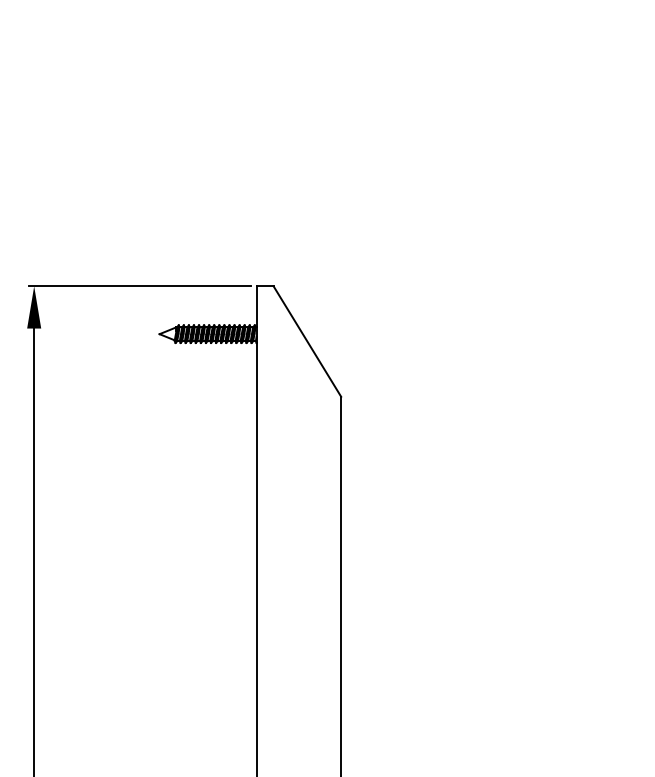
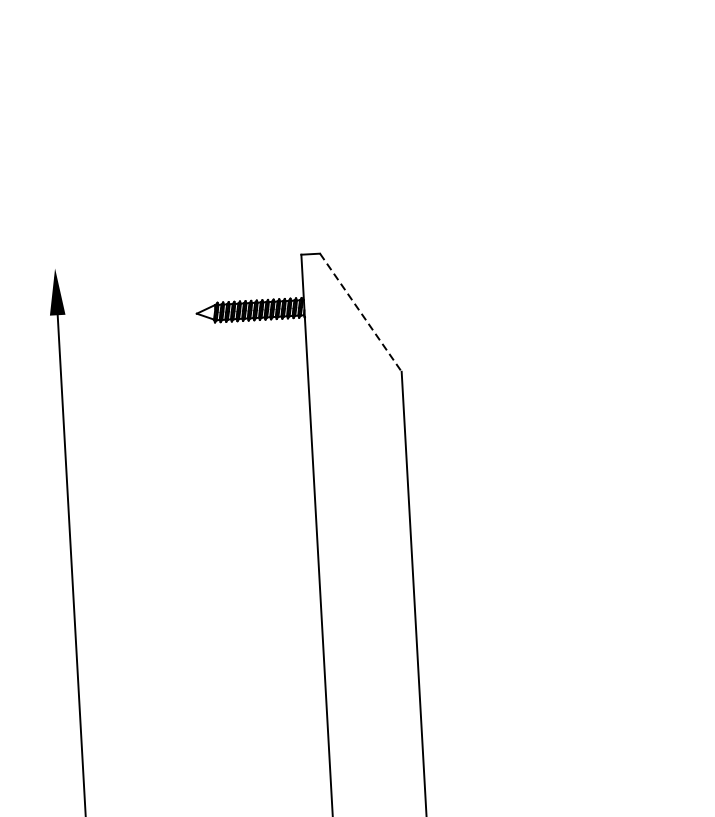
line: (139, 286) -> (171, 262), removed
line: (307, 341) -> (360, 312), solid -> dashed

